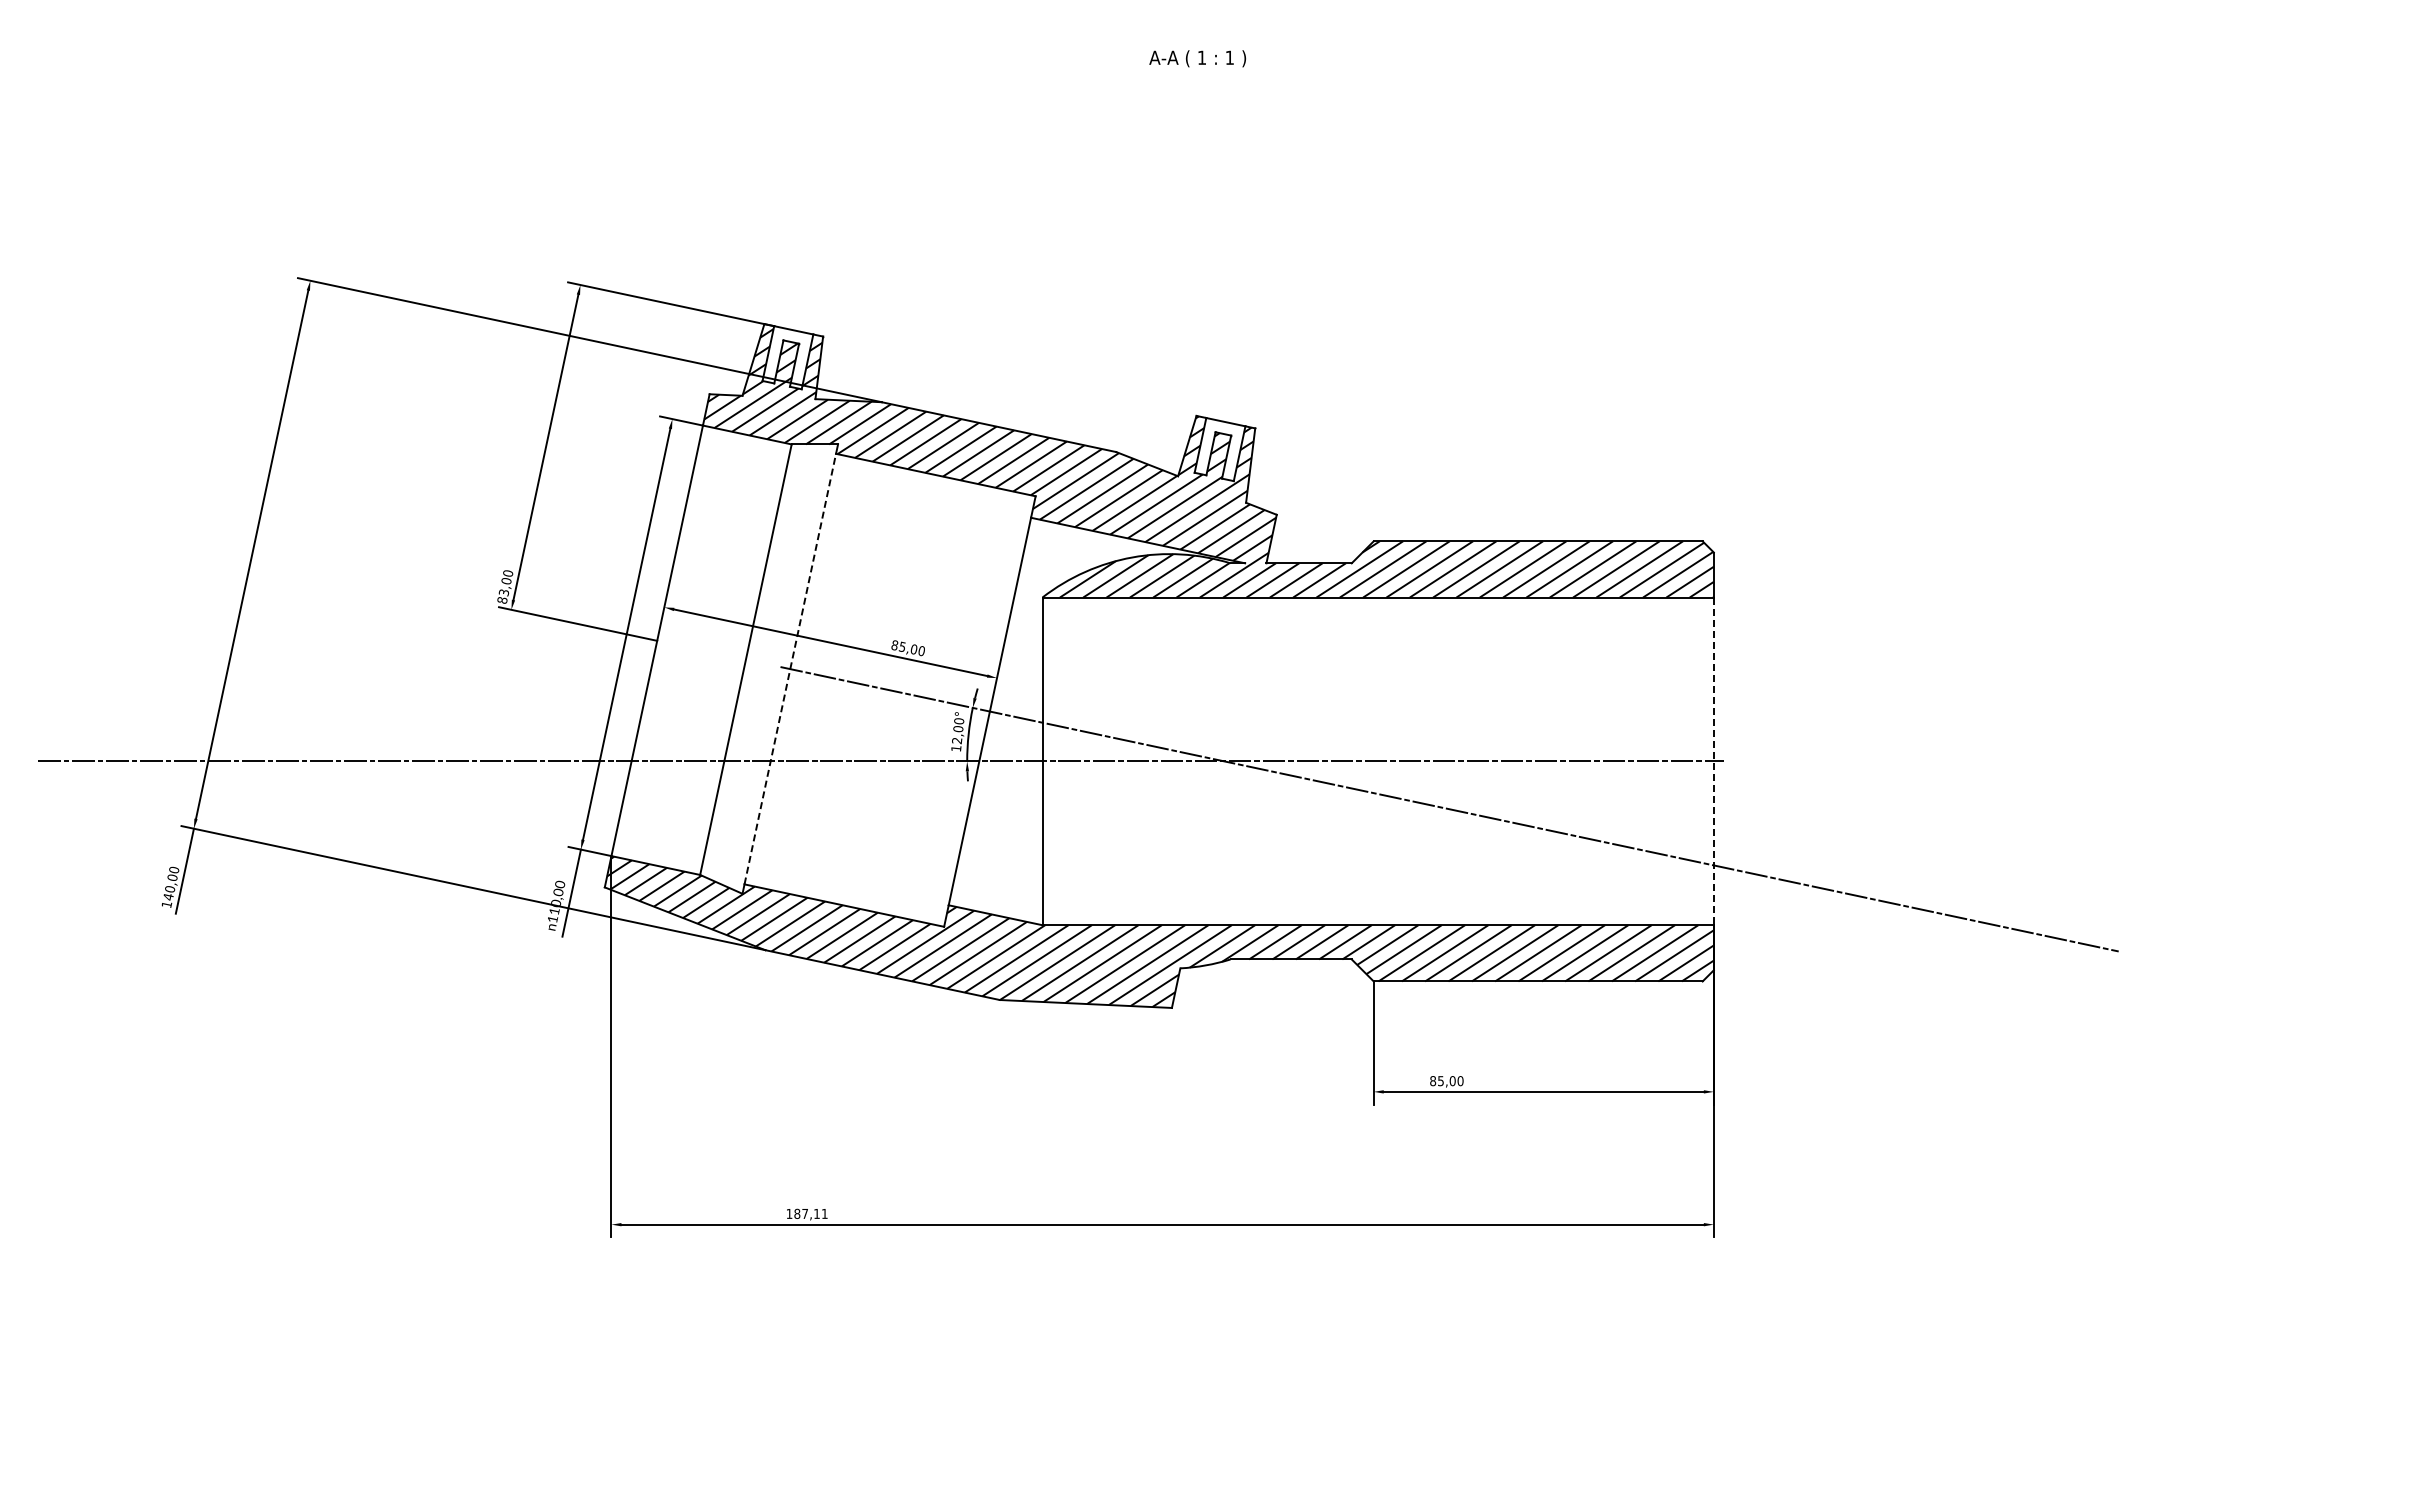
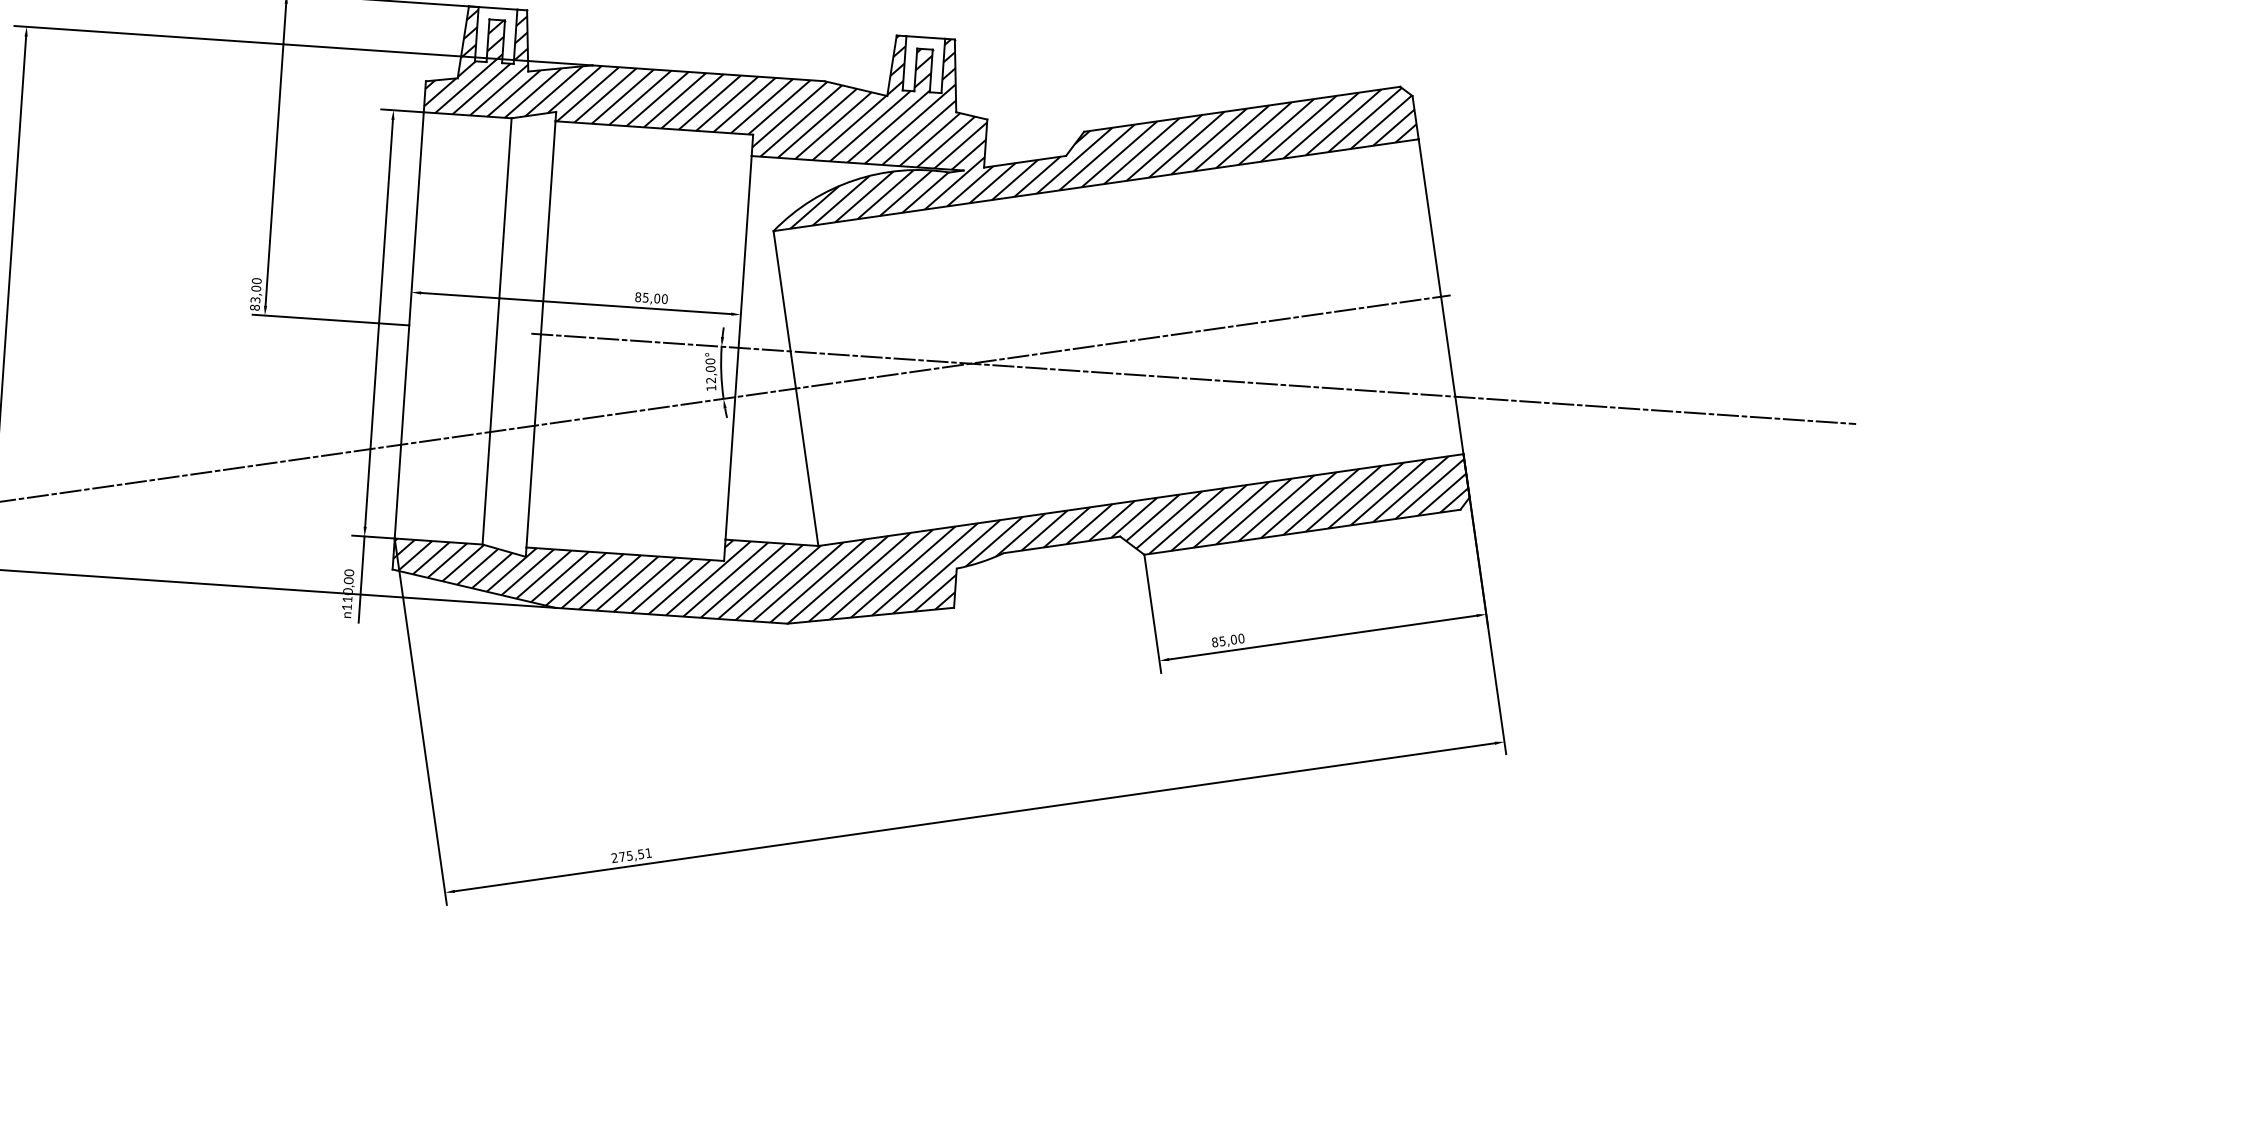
line: (790, 668) -> (541, 333), dashed -> solid
line: (1713, 761) -> (1440, 296), dashed -> solid
text: (802, 1213) -> (627, 855), 187,11 -> 275,51

